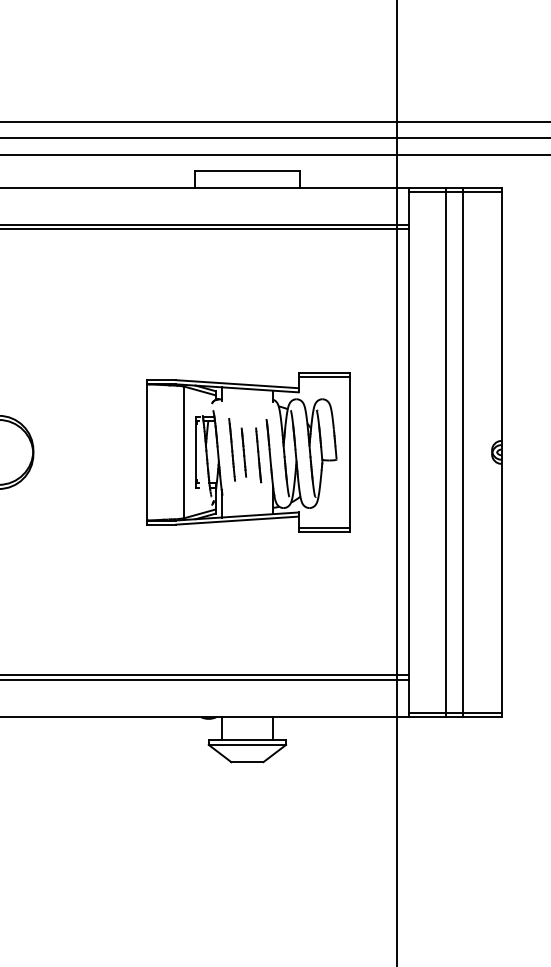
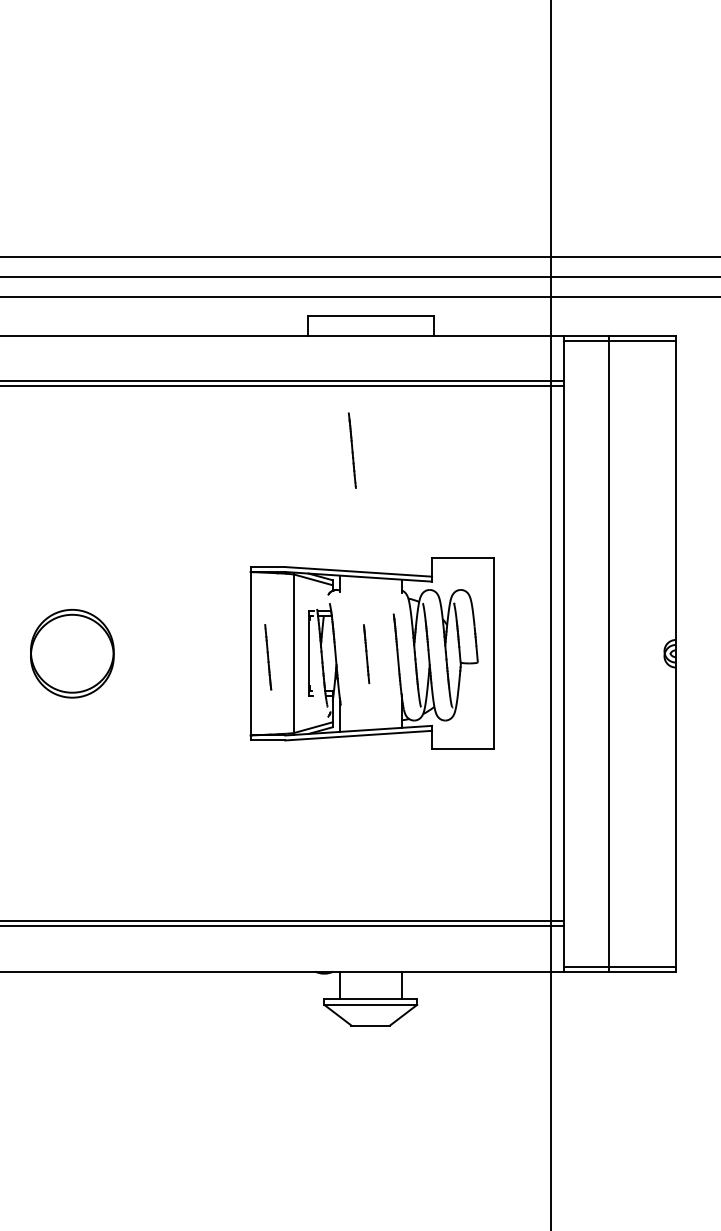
line: (324, 377) -> (463, 563), removed
line: (231, 449) -> (351, 450), moved
line: (462, 452) -> (629, 653), removed
line: (258, 455) -> (268, 657), moved
line: (324, 528) -> (463, 744), removed

